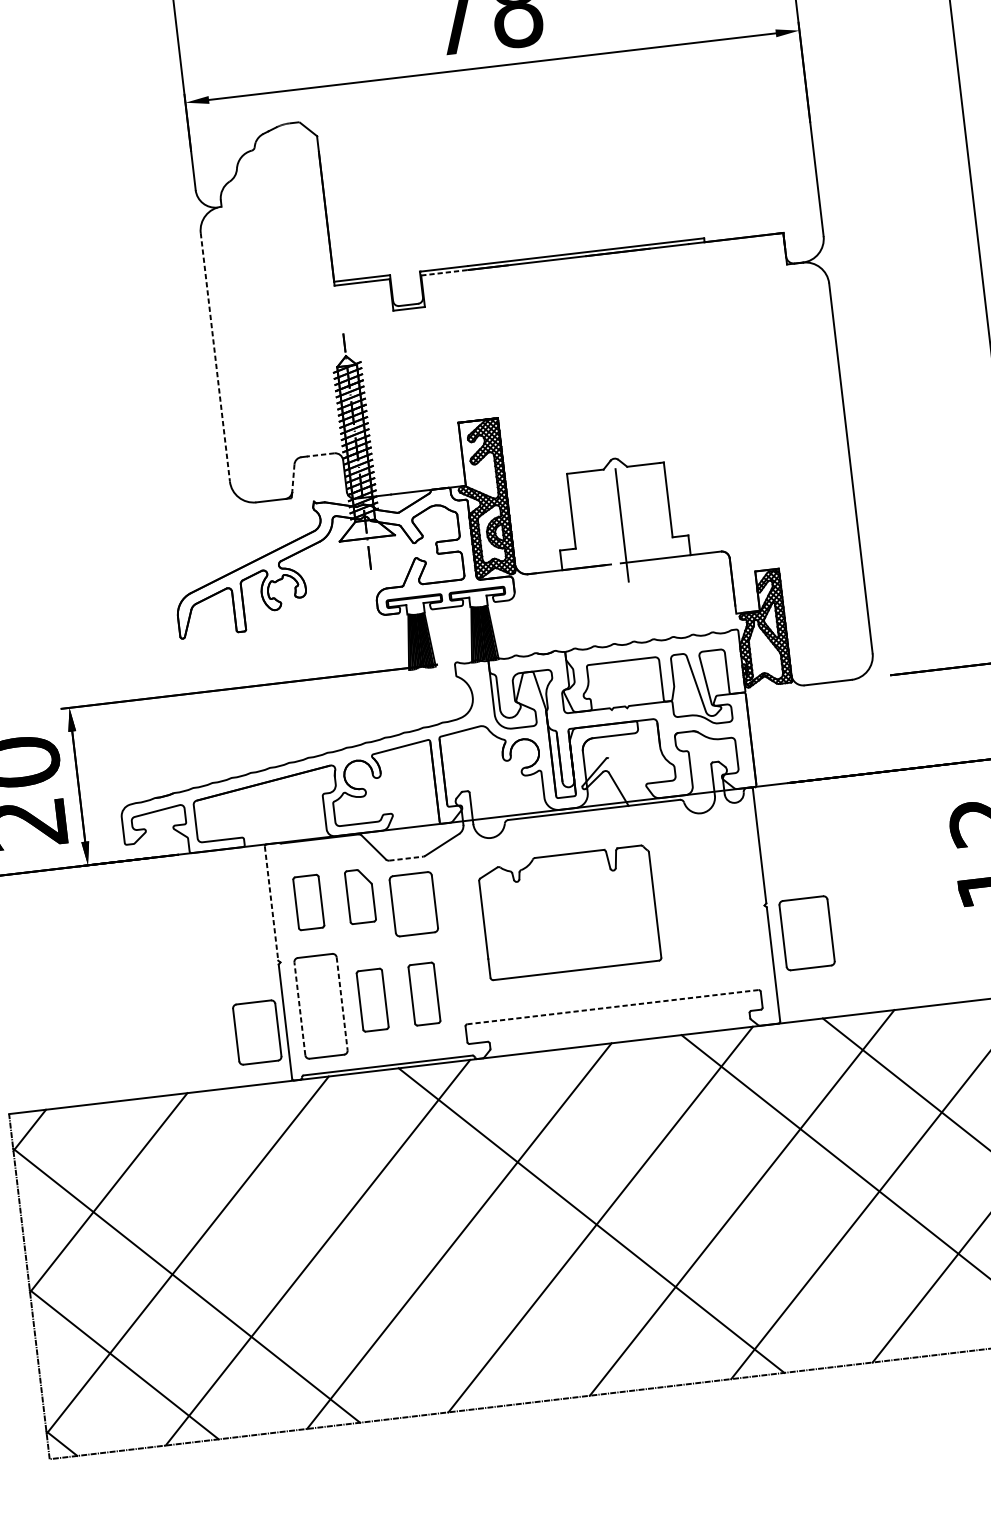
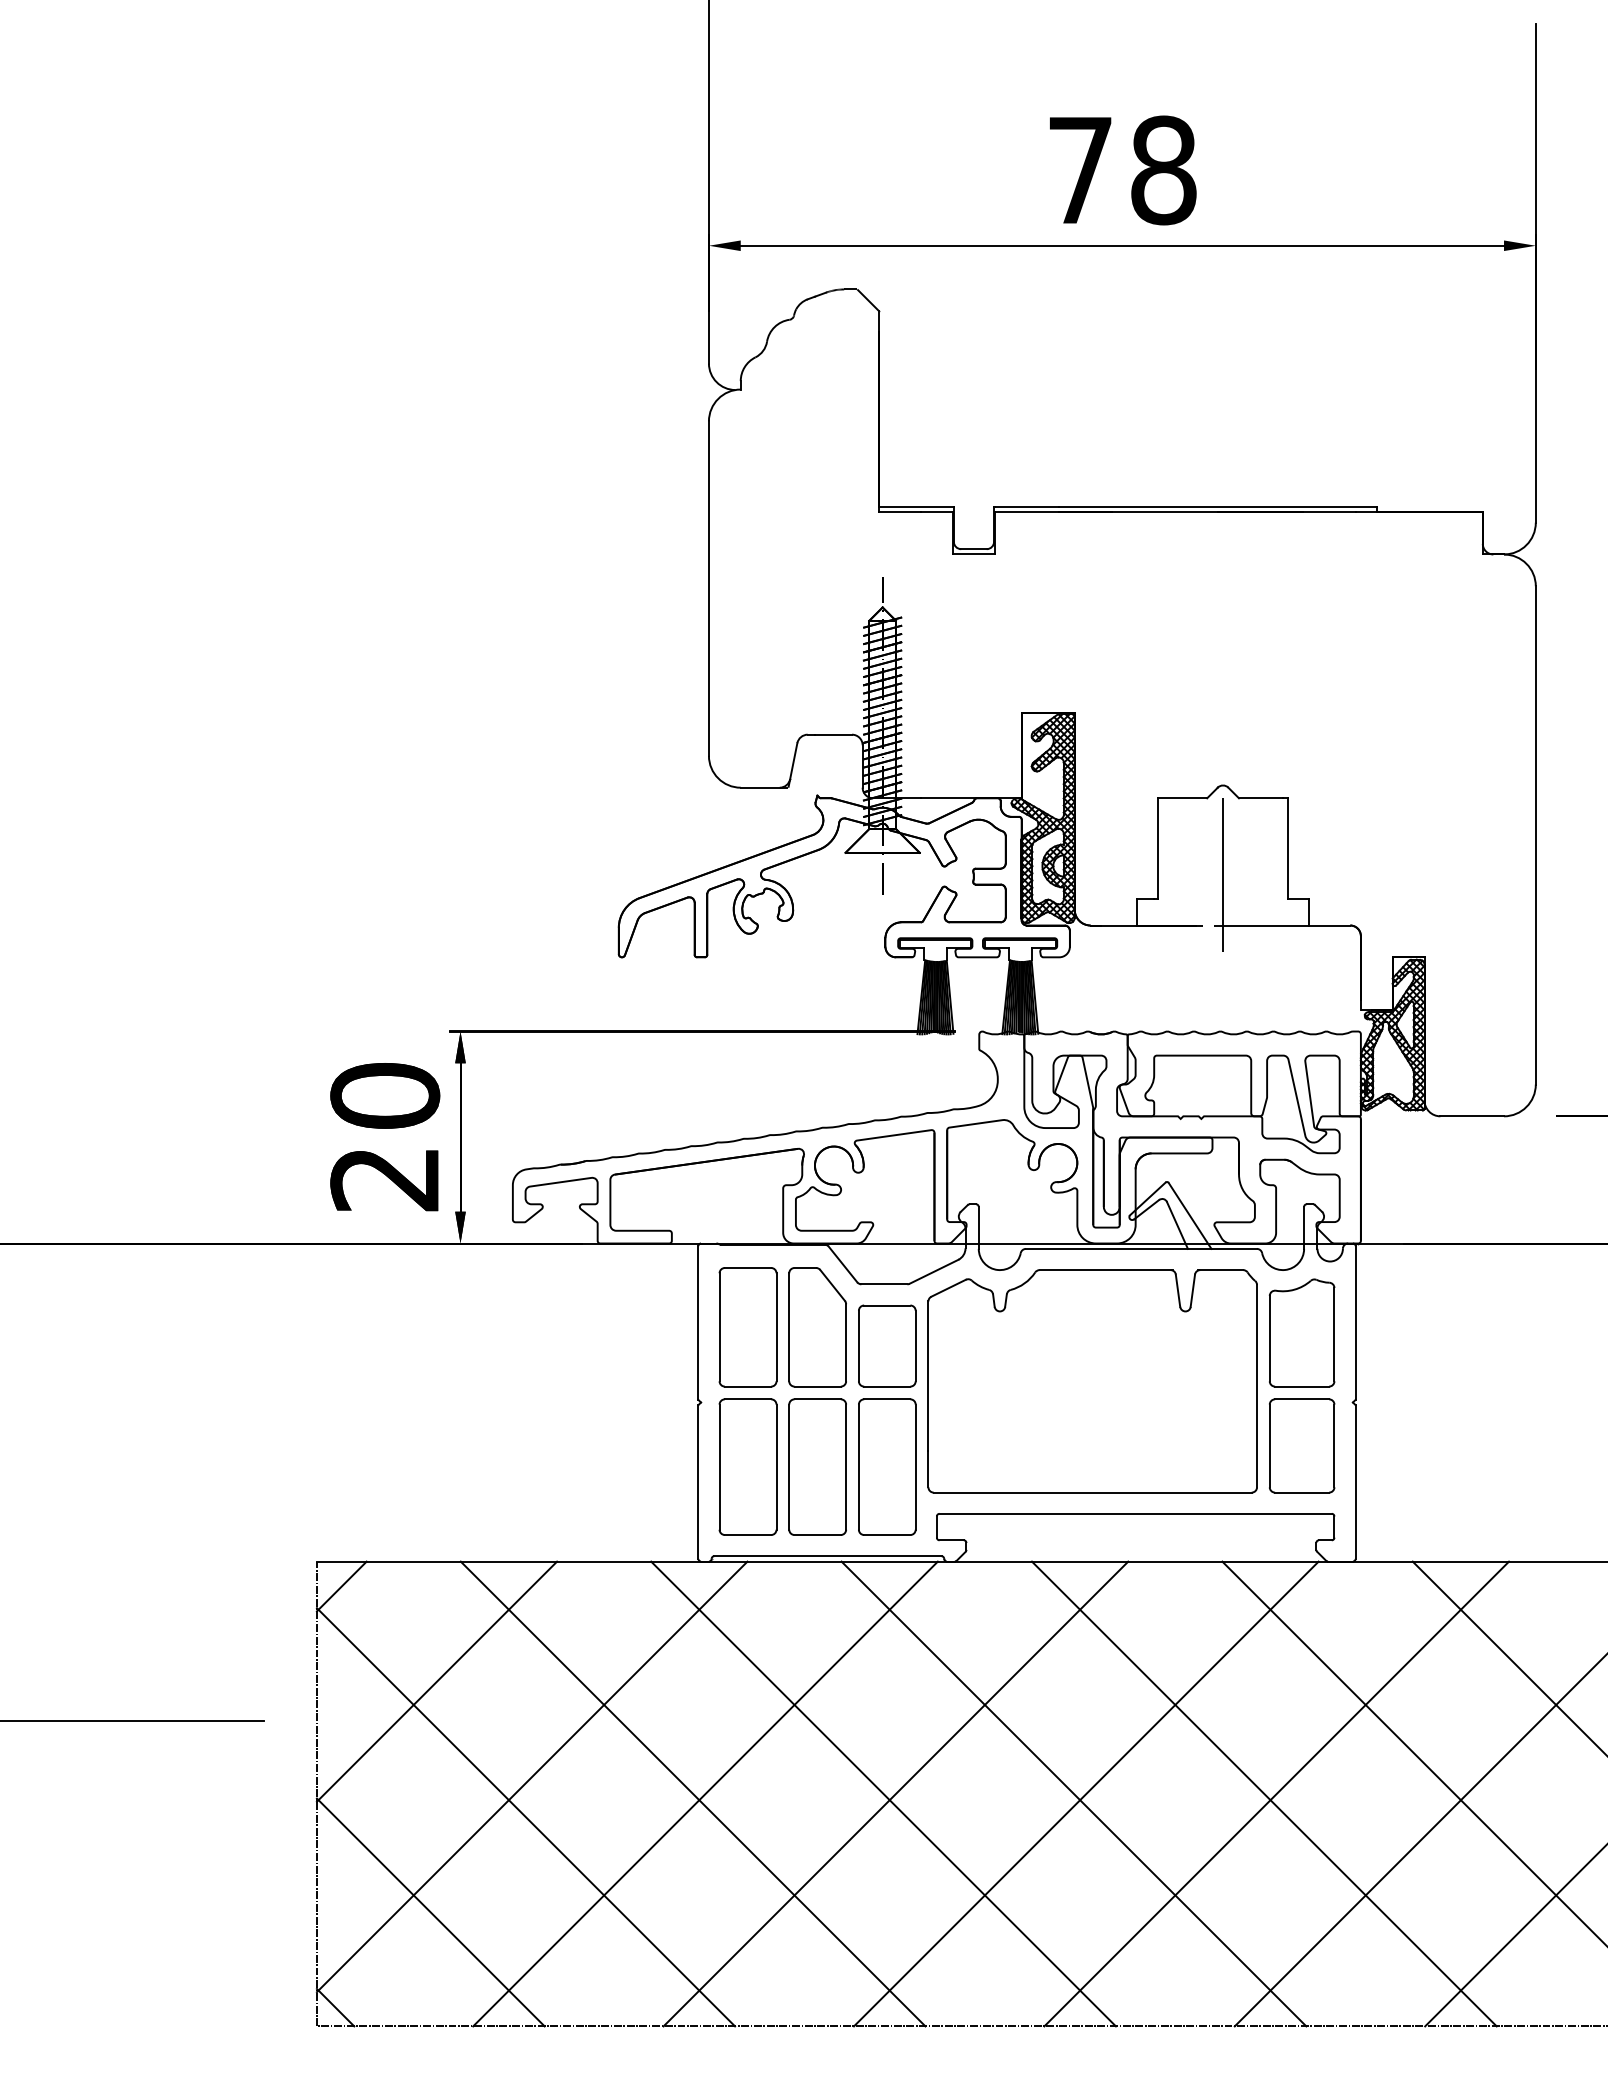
line: (444, 273) -> (1026, 512), dashed -> solid
line: (215, 358) -> (708, 589), dashed -> solid
line: (320, 454) -> (833, 734), dashed -> solid
line: (293, 478) -> (793, 761), dashed -> solid
line: (626, 780) -> (1189, 1215), added
line: (406, 858) -> (884, 1284), dashed -> solid
part: (720, 858) -> (1301, 1332), added
part: (360, 896) -> (817, 1327), size x1.67
part: (308, 902) -> (747, 1327), size x1.67
line: (271, 903) -> (698, 1323), dashed -> solid
part: (569, 912) -> (1092, 1381), size x1.43
part: (807, 932) -> (1302, 1445), moved
part: (424, 993) -> (887, 1466), size x1.67
part: (372, 999) -> (817, 1466), size x1.67
line: (342, 1004) -> (776, 1467), dashed -> solid
line: (613, 1006) -> (1136, 1513), dashed -> solid
line: (299, 1009) -> (719, 1467), dashed -> solid
part: (257, 1032) -> (659, 1491), removed
line: (732, 1203) -> (1263, 1793), added
line: (450, 1236) -> (883, 1793), added
line: (308, 1253) -> (692, 1793), added

